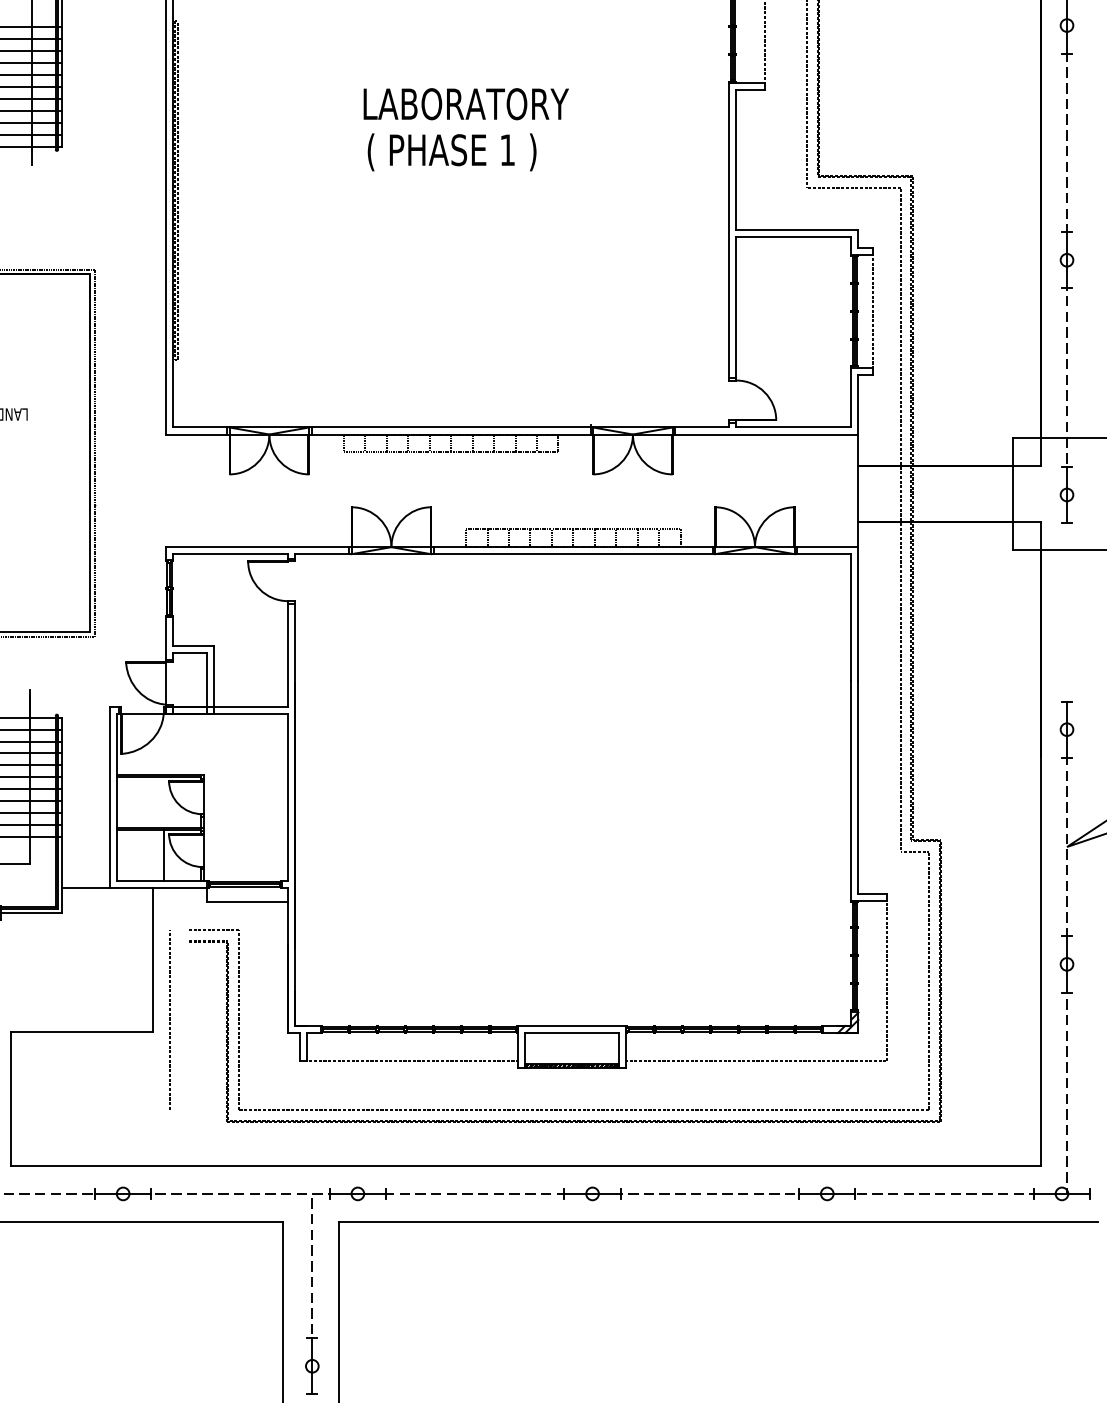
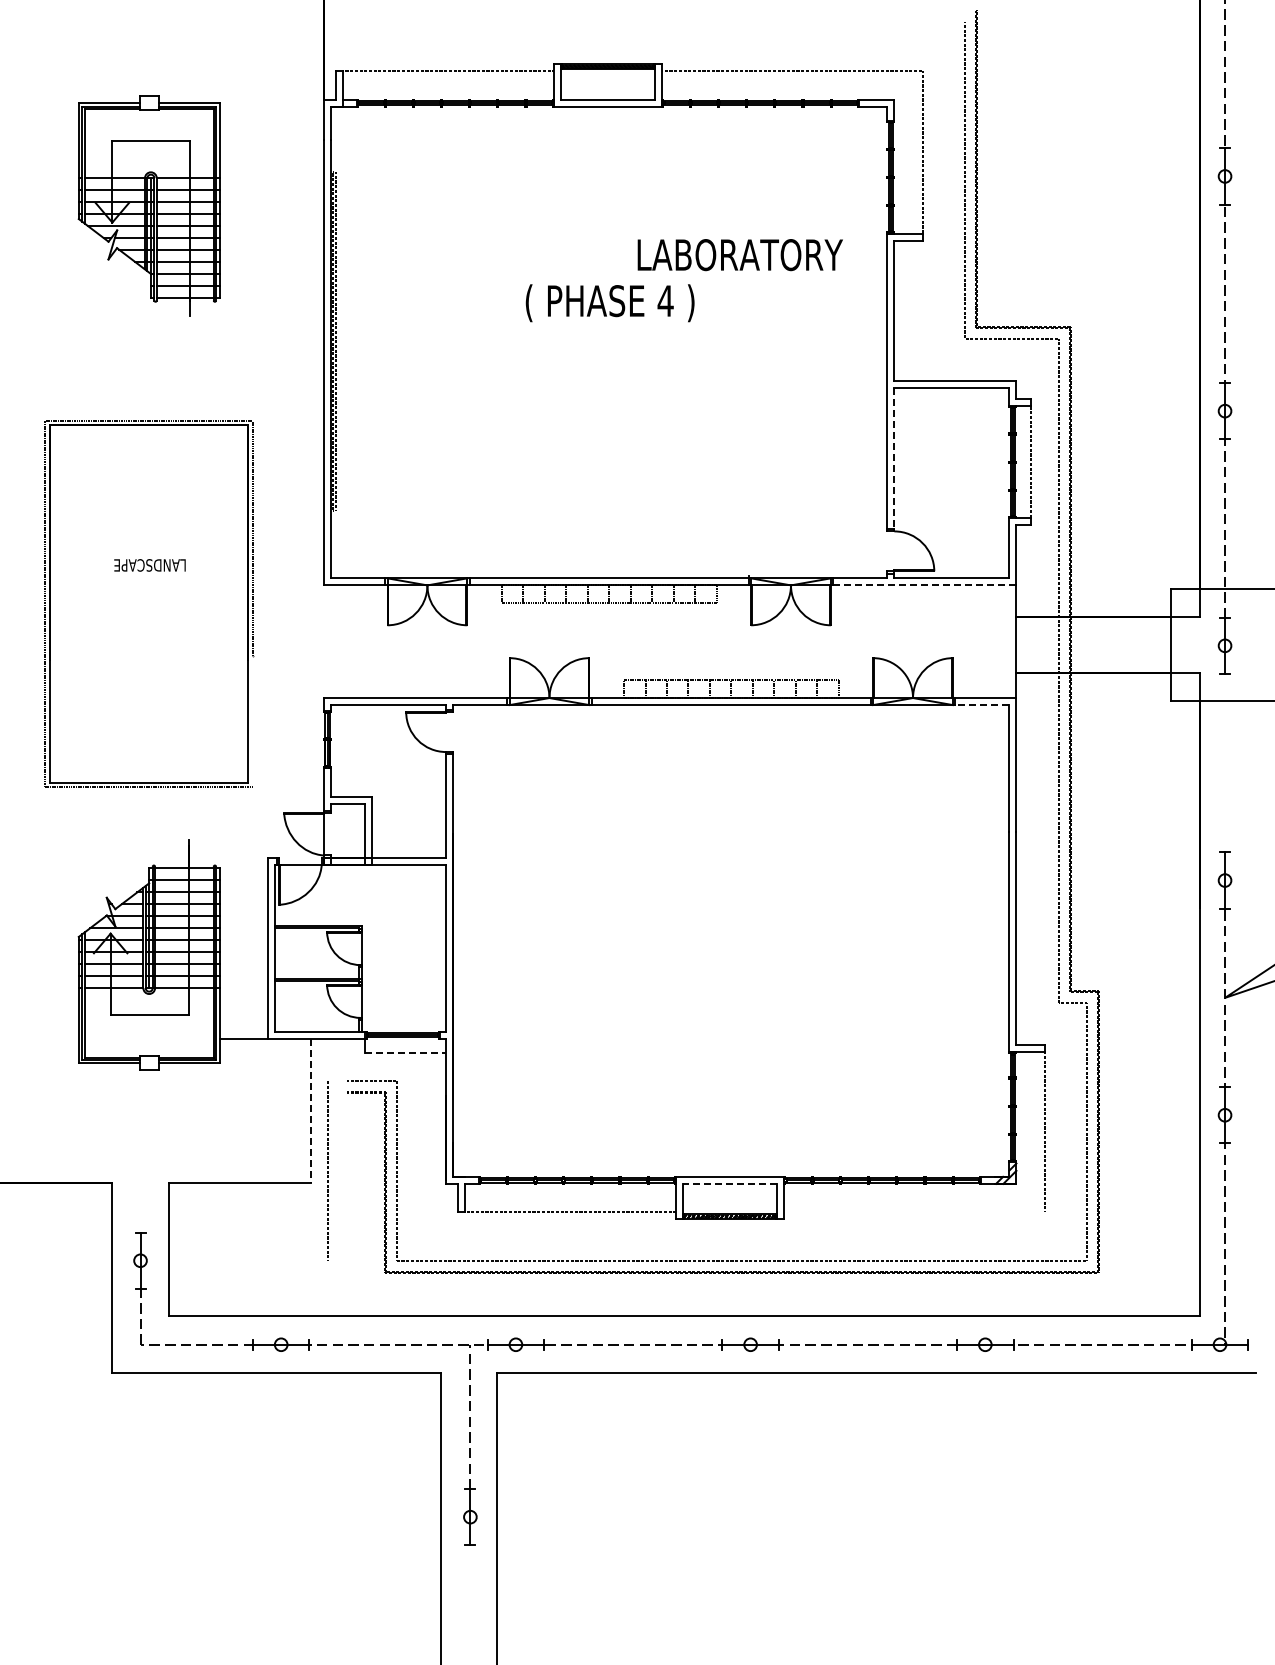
text: (465, 104) -> (739, 255), moved
text: (507, 149) -> (665, 300), 1 -> 4
line: (736, 308) -> (894, 459), solid -> dashed
line: (766, 434) -> (924, 585), solid -> dashed
line: (823, 554) -> (981, 705), solid -> dashed
line: (95, 570) -> (253, 721), removed
line: (163, 854) -> (321, 1005), removed
line: (248, 901) -> (406, 1052), solid -> dashed
line: (153, 960) -> (311, 1111), solid -> dashed
line: (572, 1032) -> (730, 1183), solid -> dashed
line: (756, 1061) -> (914, 1212), removed

